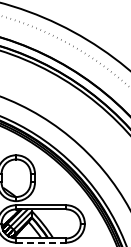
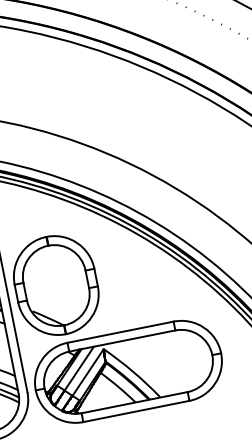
line: (41, 242) -> (137, 411), dashed -> solid

